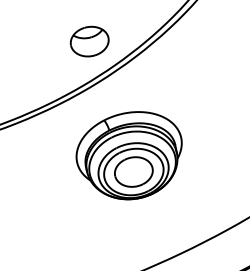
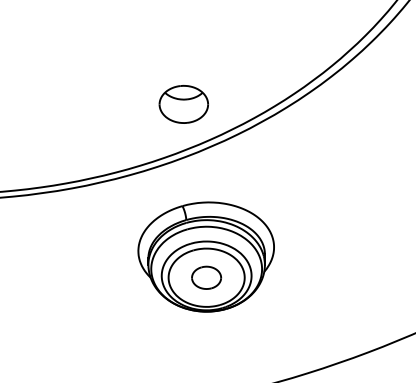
part: (133, 171) -> (206, 277), size x0.6

